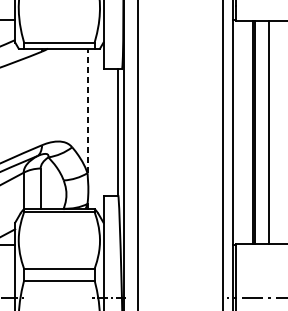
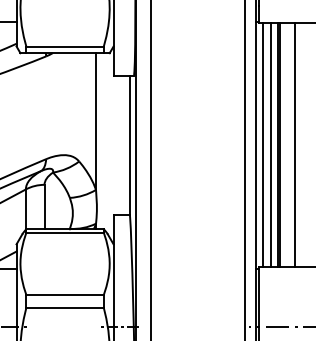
line: (87, 110) -> (96, 121), dashed -> solid
line: (239, 132) -> (262, 145), added
line: (247, 132) -> (271, 145), added

